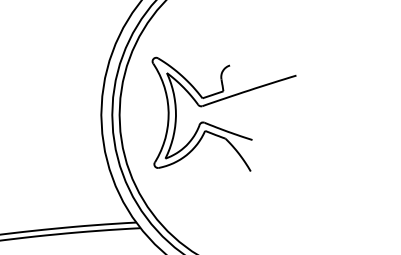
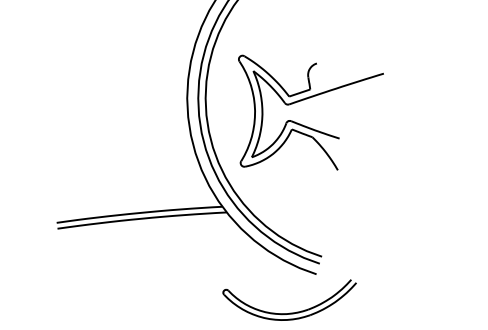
part: (220, 101) -> (307, 99), moved

